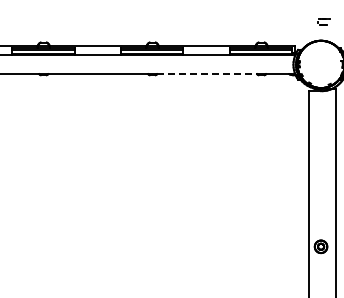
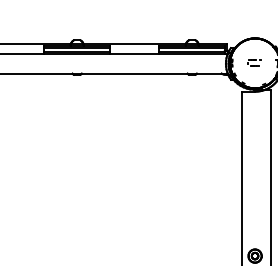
part: (323, 21) -> (254, 62), moved
line: (207, 74) -> (135, 74), dashed -> solid

